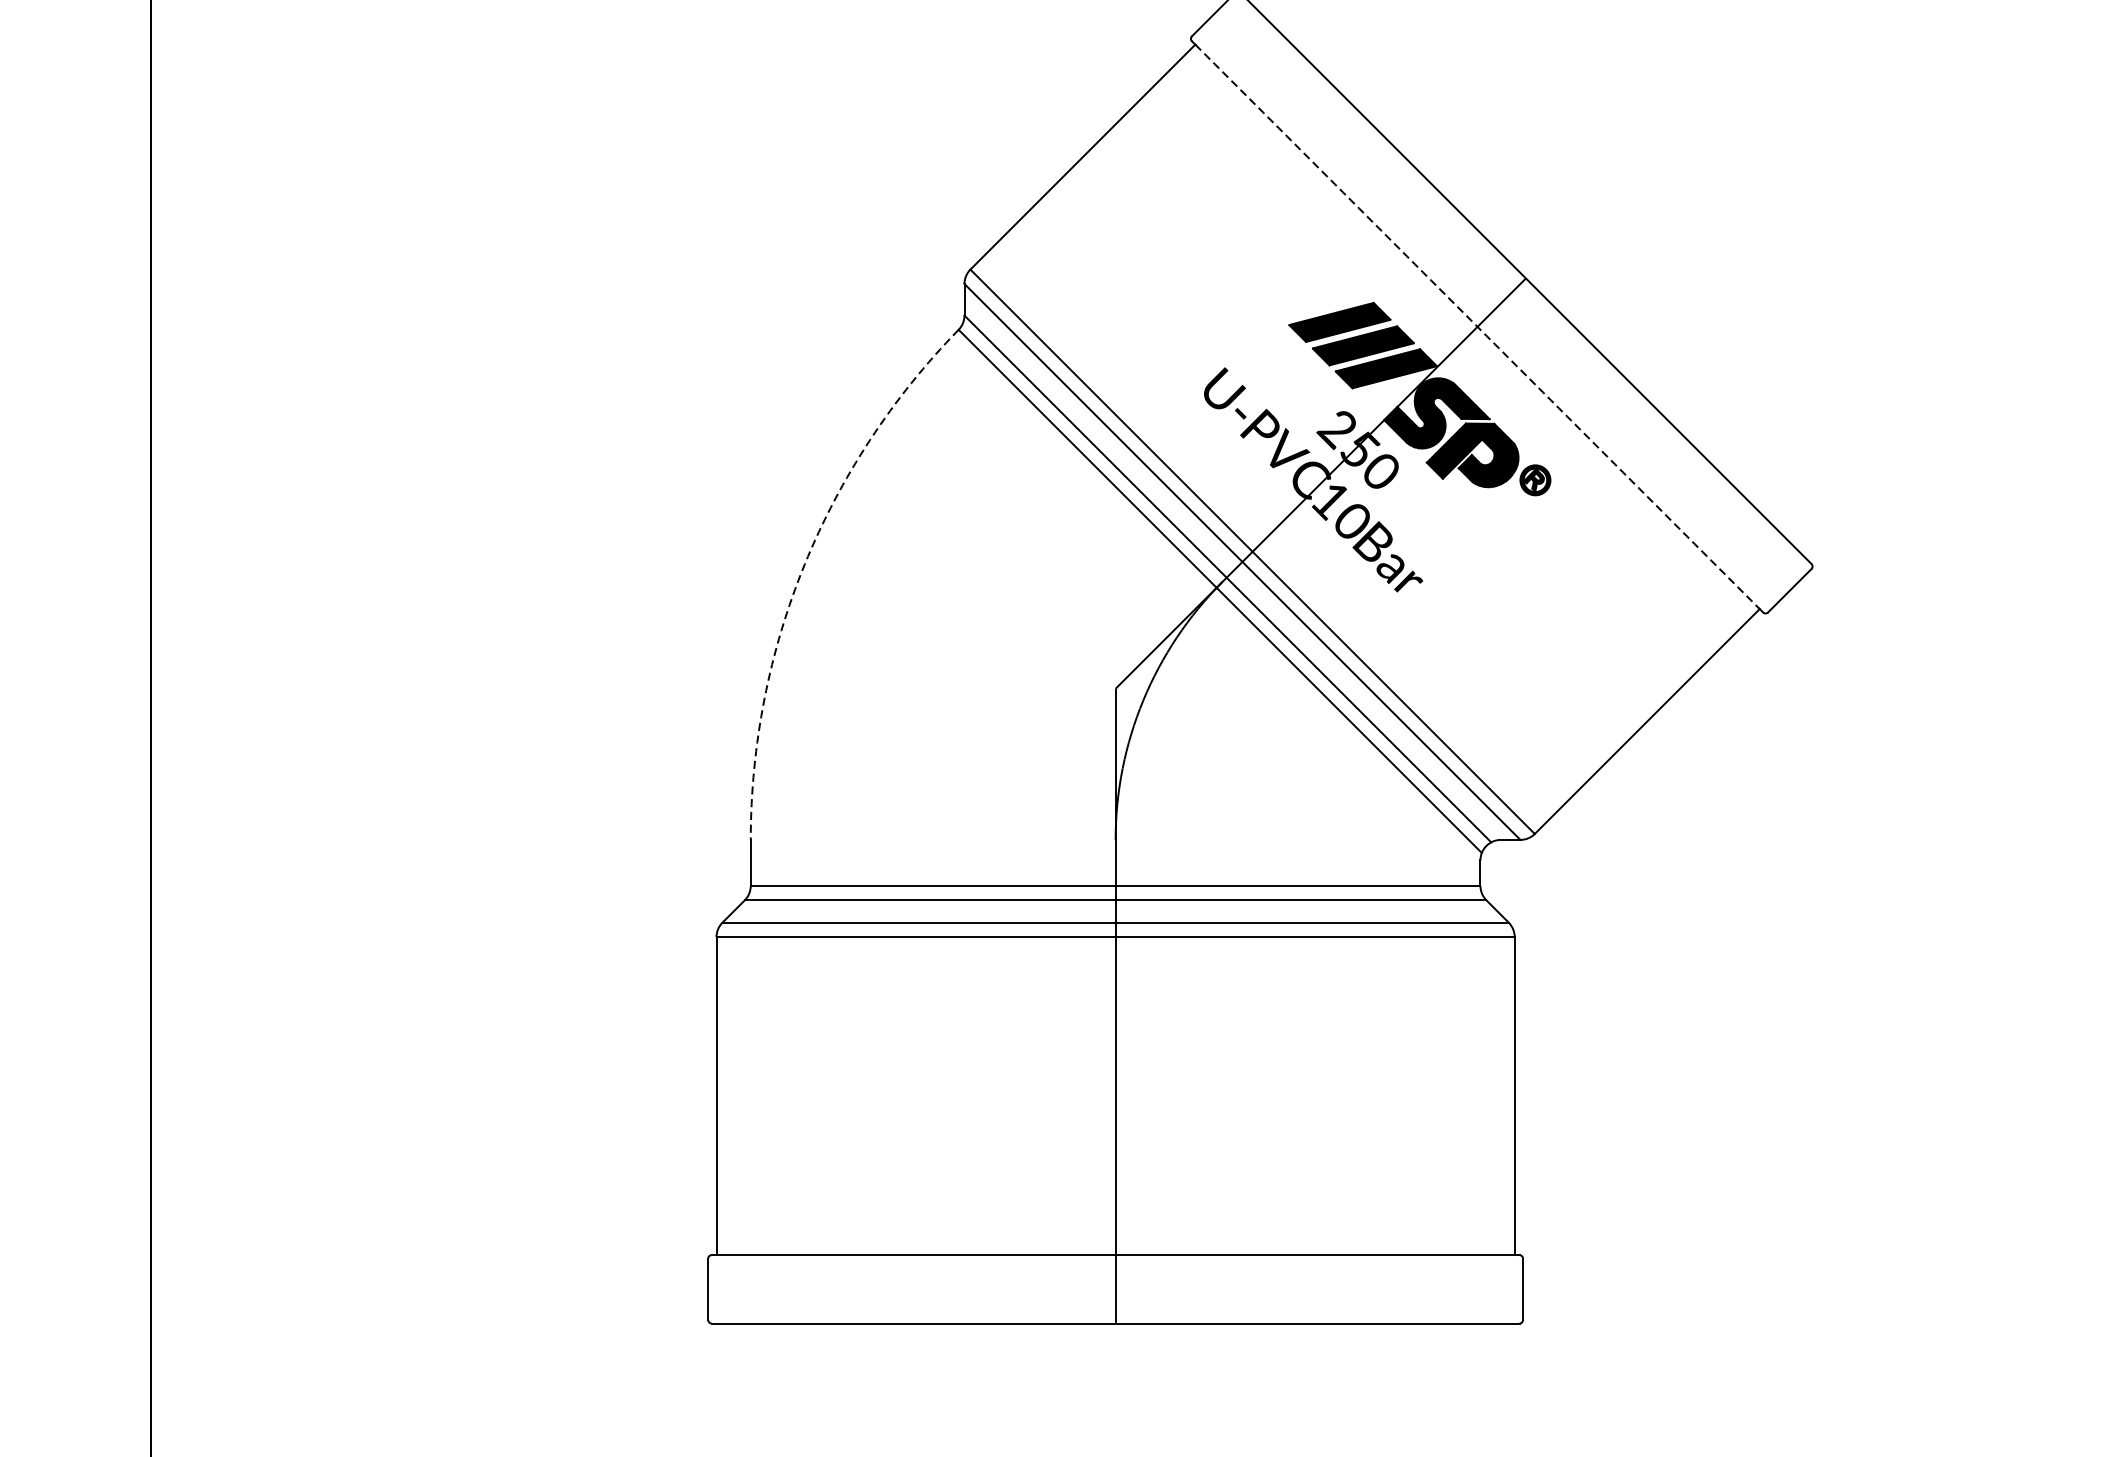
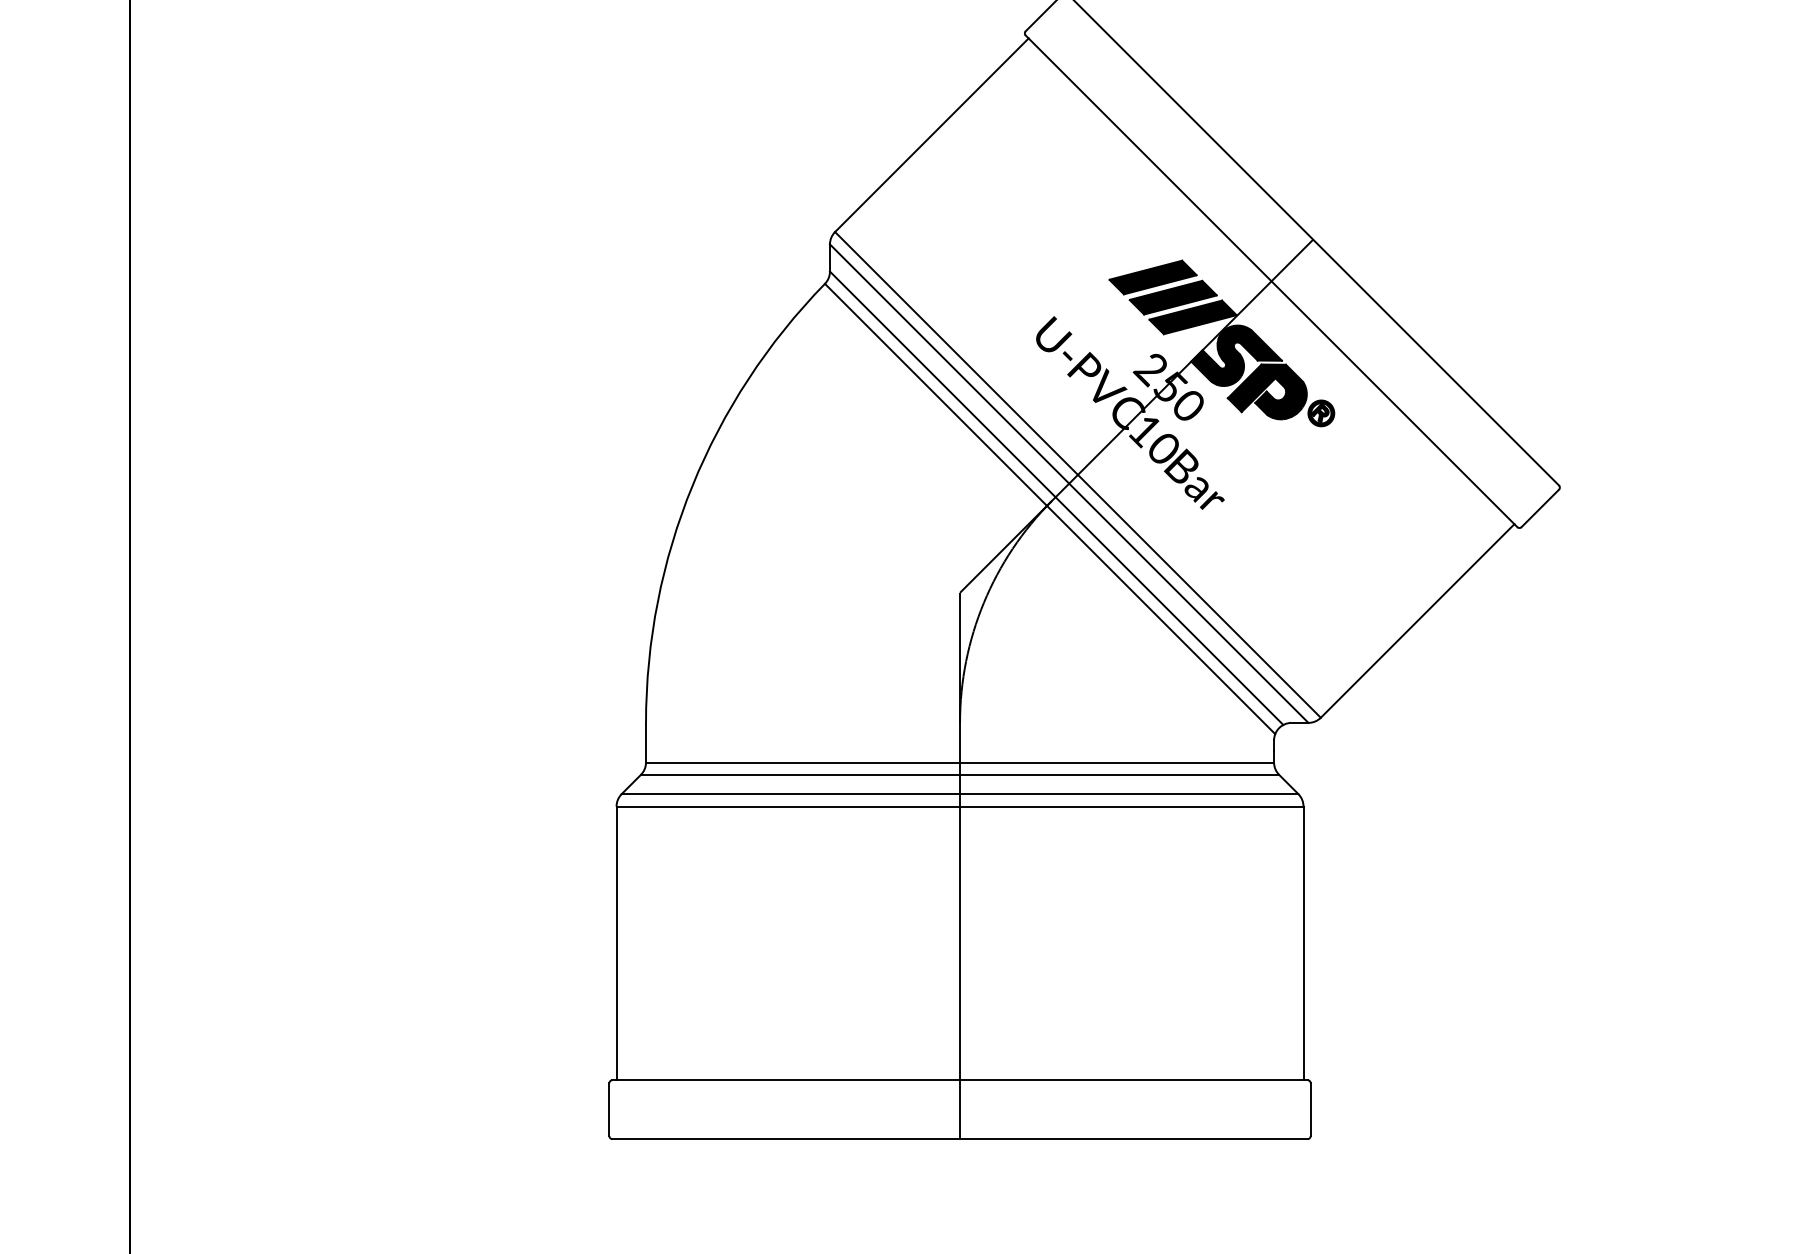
line: (1477, 327) -> (1271, 281), dashed -> solid
arc: (804, 564) -> (692, 485), dashed -> solid

